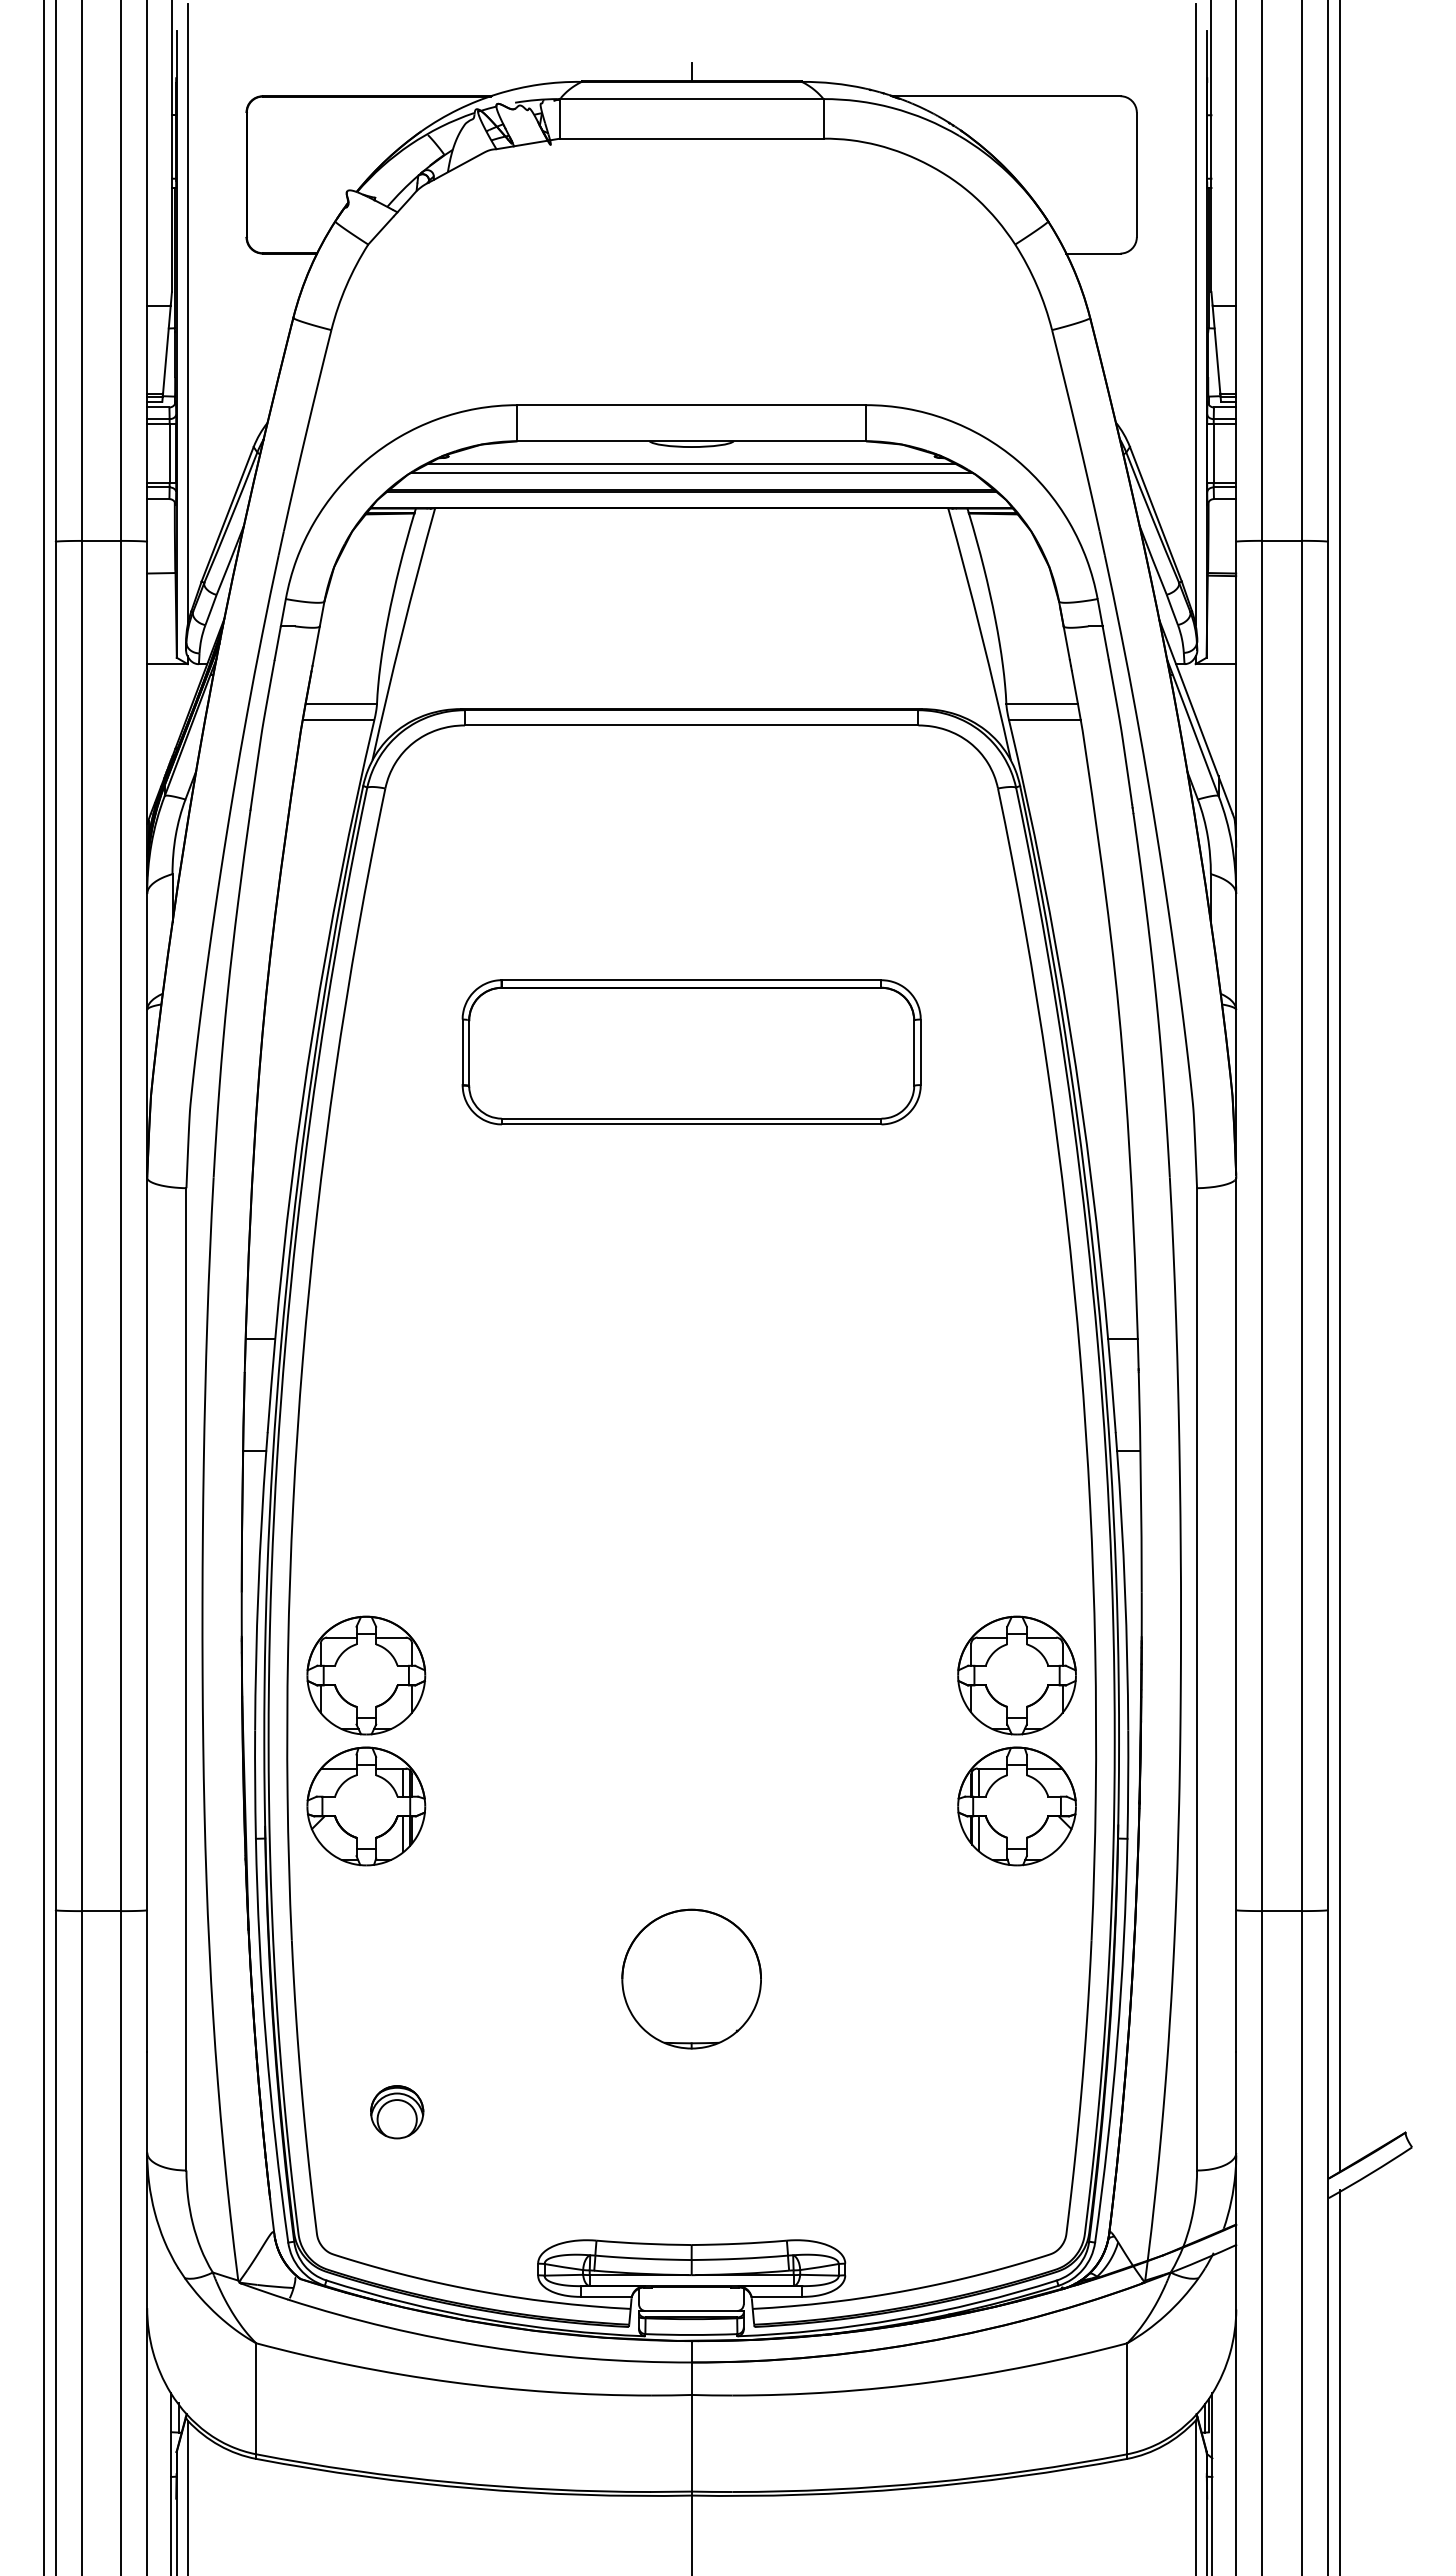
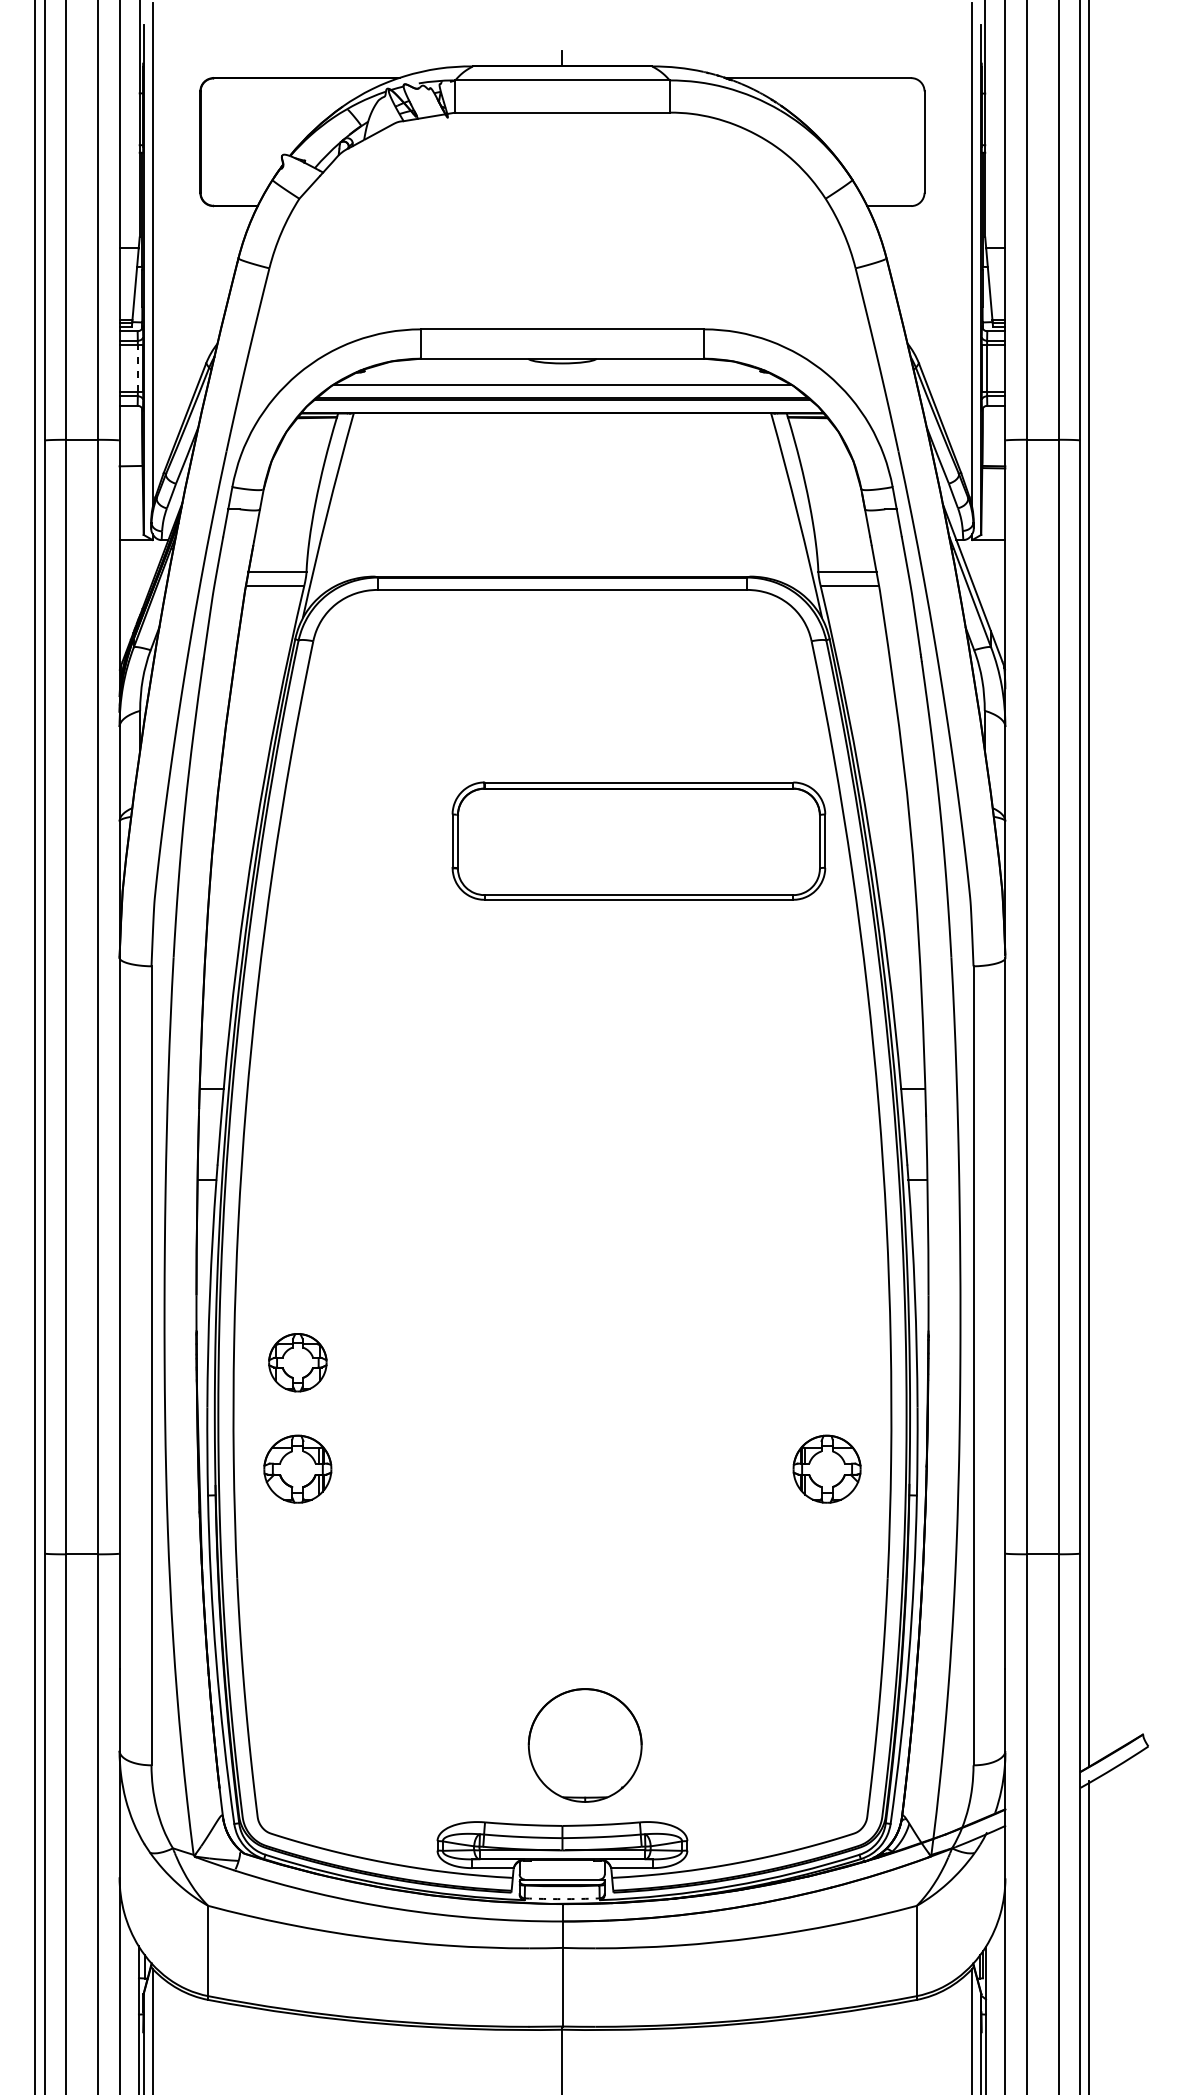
line: (169, 452) -> (137, 367), solid -> dashed
line: (691, 463) -> (562, 376), removed
part: (691, 1052) -> (638, 841), moved
part: (366, 1675) -> (297, 1362), size x0.6
part: (1016, 1675) -> (826, 1362), removed
part: (366, 1806) -> (297, 1469), size x0.7
part: (1016, 1806) -> (826, 1469), size x0.7
part: (691, 1978) -> (585, 1744), moved
part: (397, 2112) -> (323, 1718), removed
arc: (691, 2334) -> (562, 1898), solid -> dashed

